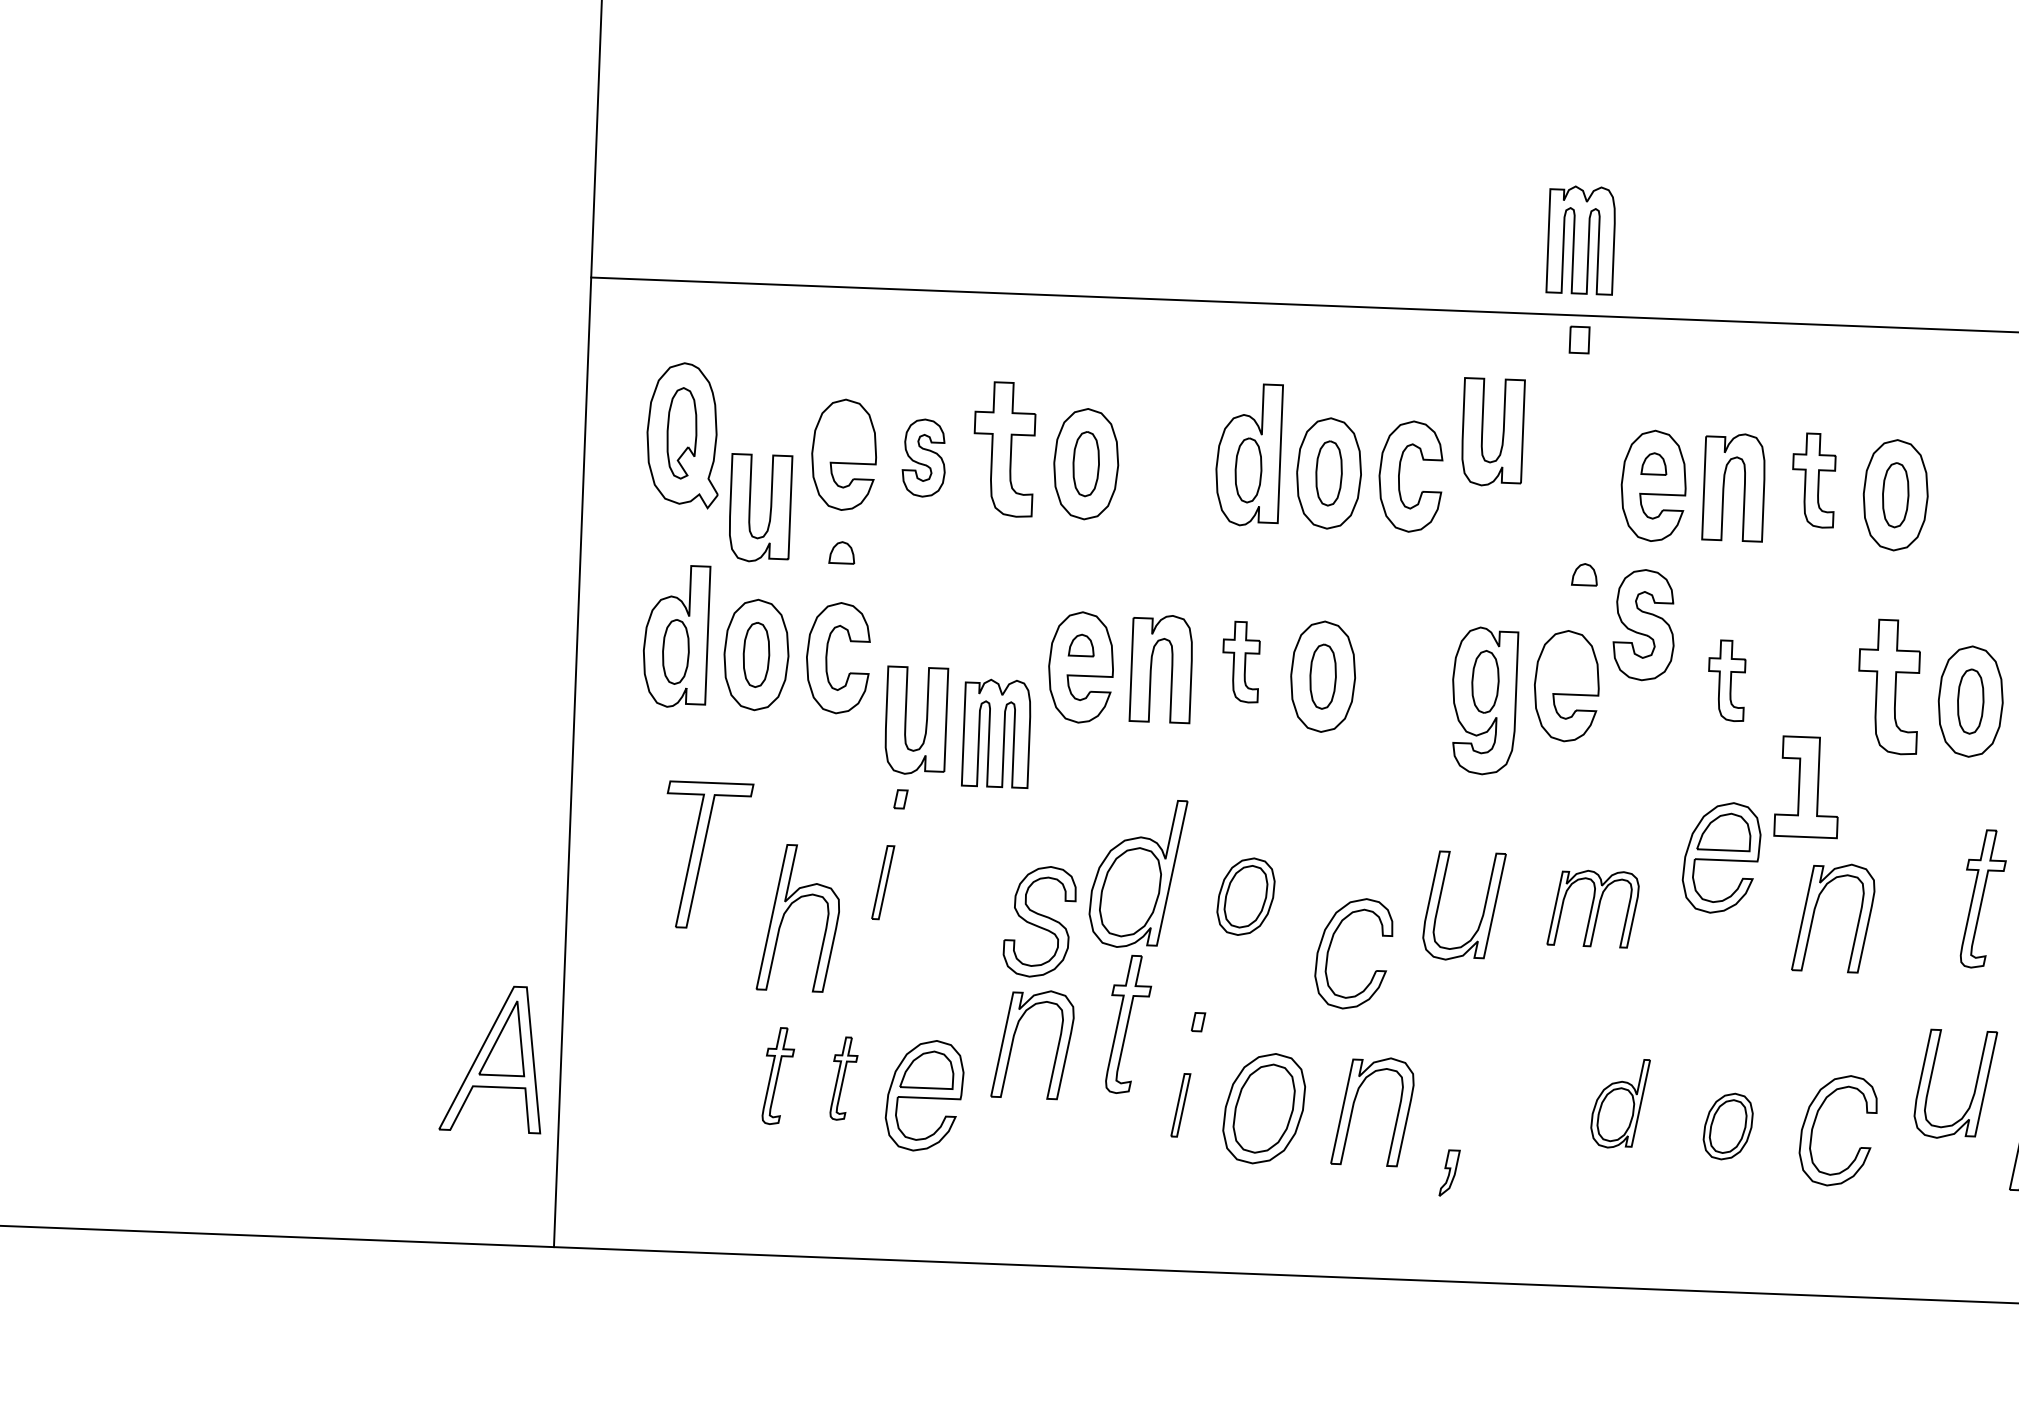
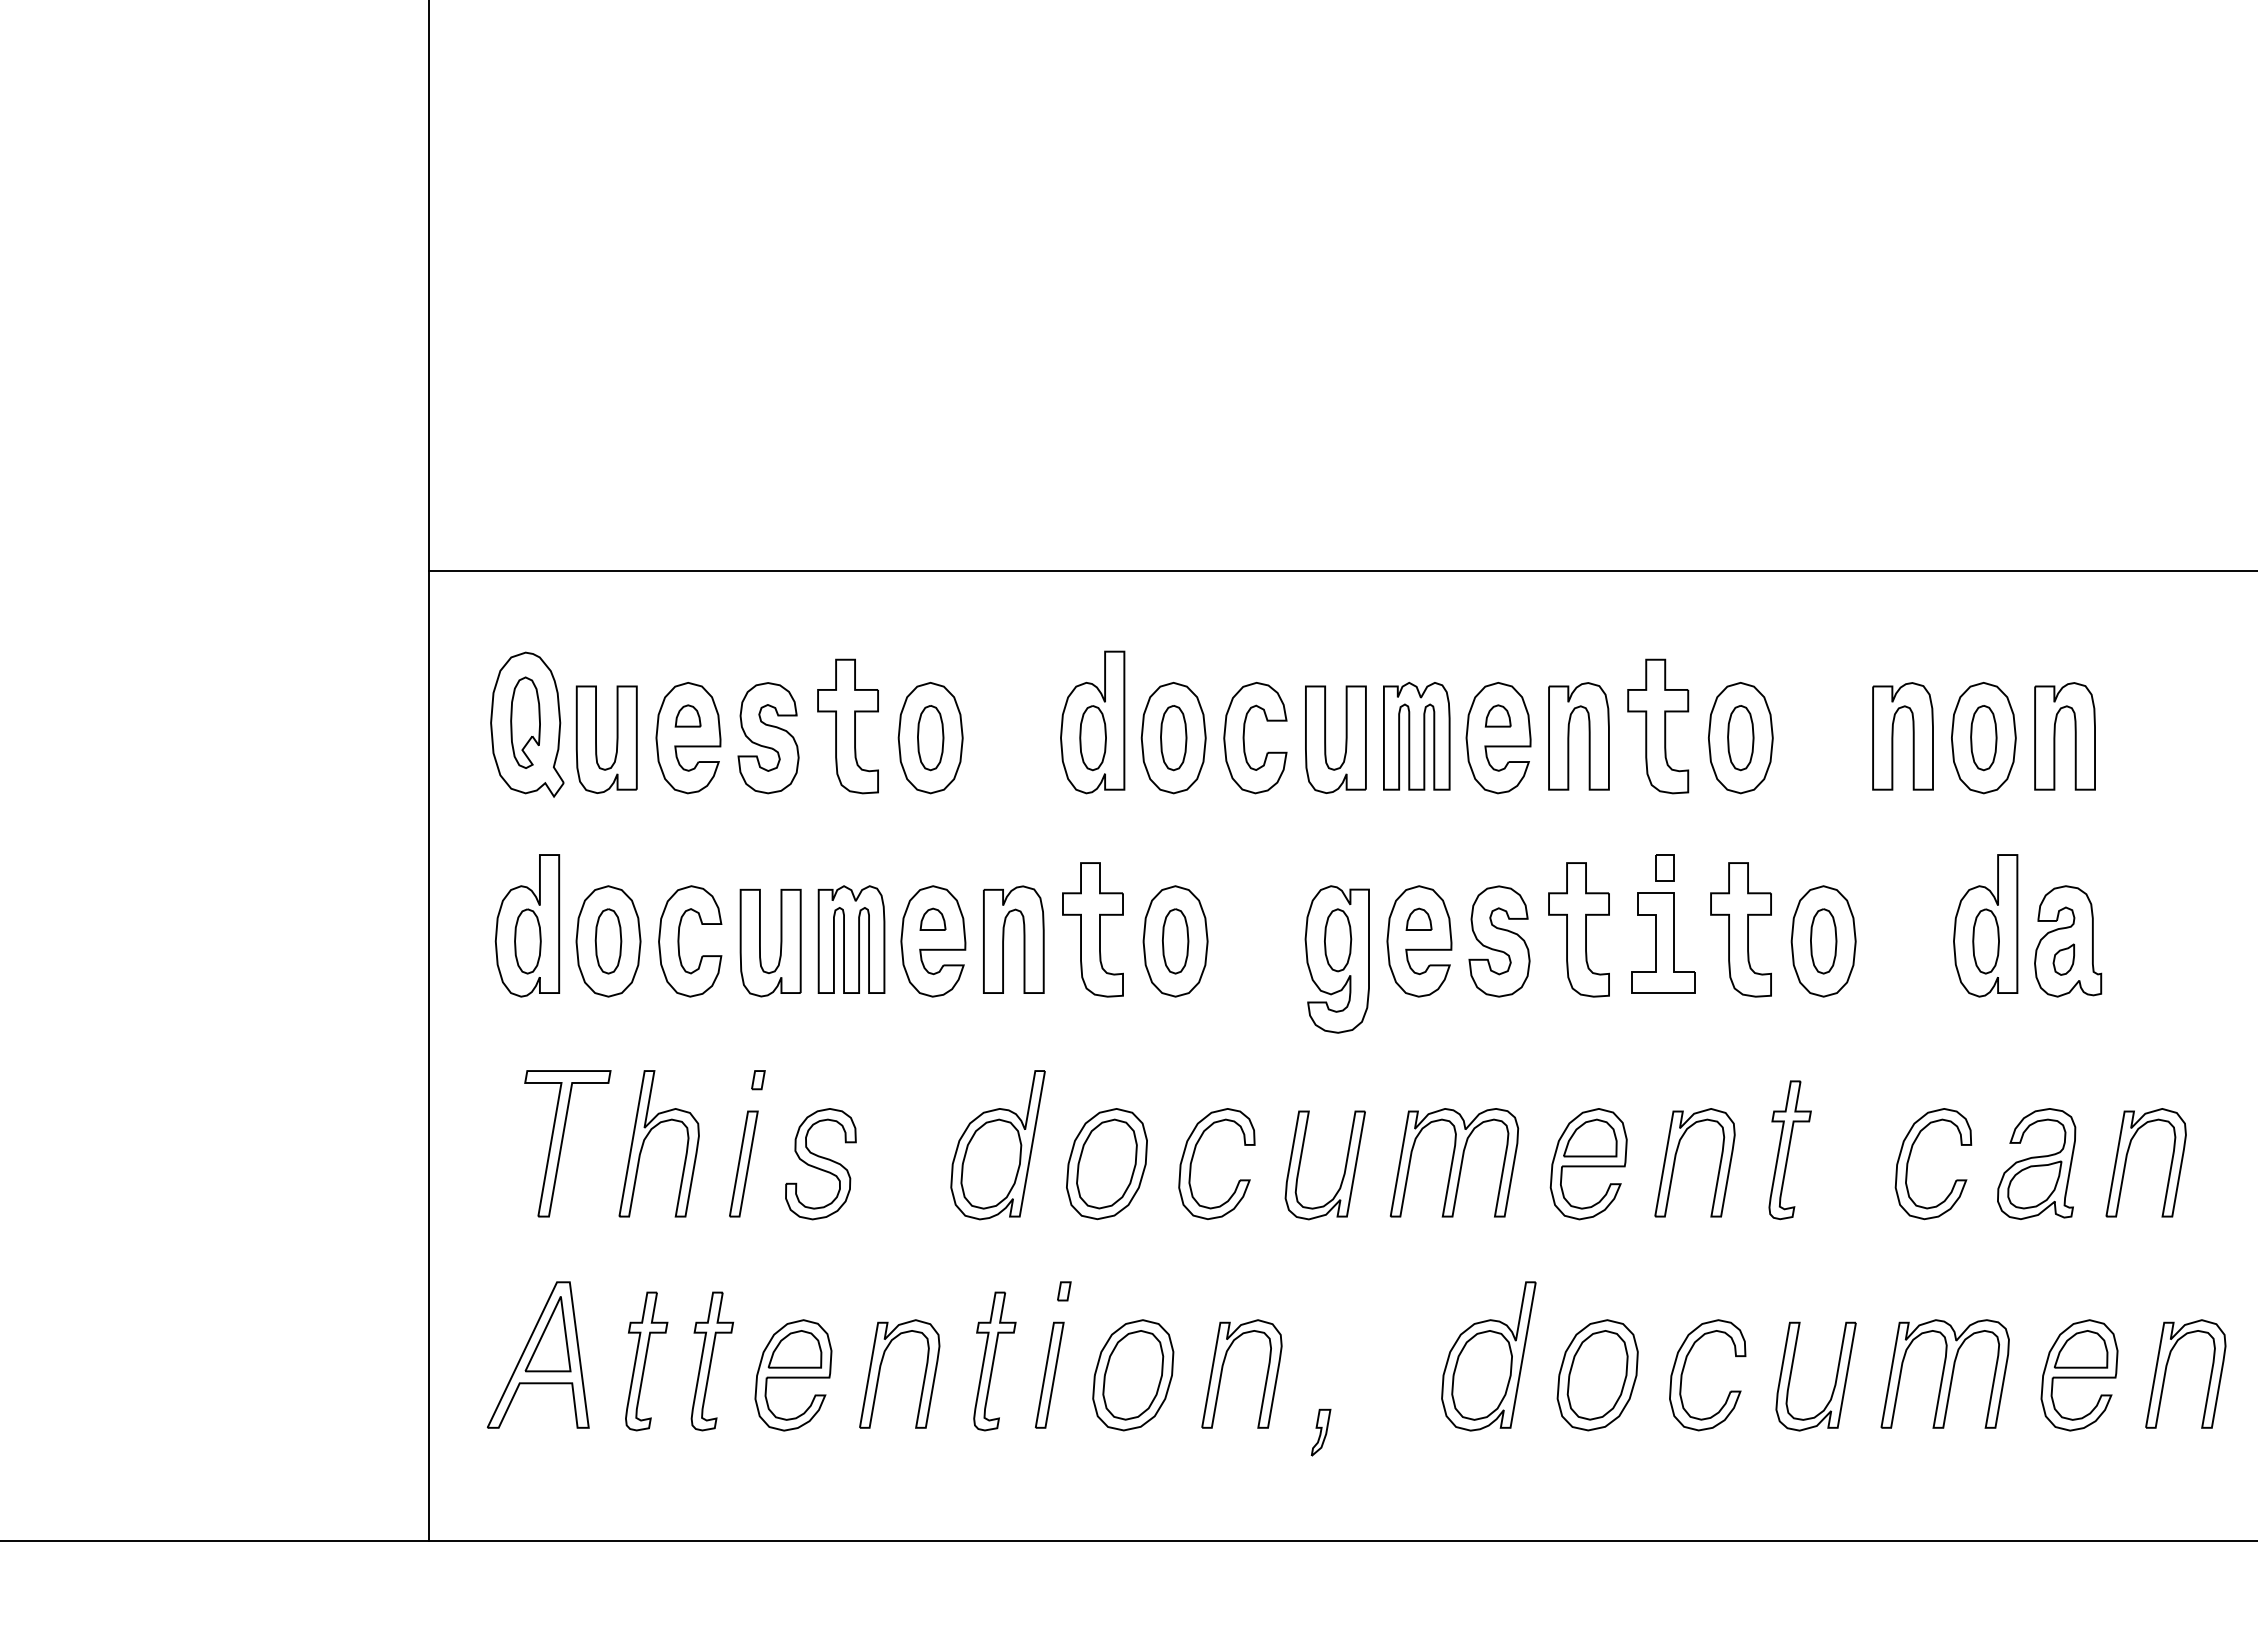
part: (1581, 239) -> (1416, 735), moved
part: (1579, 339) -> (1664, 867), moved
part: (1483, 435) -> (1326, 743), moved
part: (924, 458) -> (768, 738), size x1.43
part: (1813, 480) -> (1658, 726), size x1.43
part: (750, 507) -> (596, 739), moved
part: (841, 552) -> (687, 715), moved
part: (1584, 573) -> (1418, 918), moved
part: (1644, 625) -> (1499, 941), moved
part: (1240, 661) -> (1092, 929), size x1.67
part: (1726, 680) -> (1578, 929), size x1.67
part: (906, 719) -> (760, 942), moved
part: (996, 733) -> (851, 939), moved
part: (1807, 786) -> (1663, 942), moved
part: (1721, 858) -> (1588, 1164), moved
part: (882, 882) -> (743, 1163), size x1.43
part: (1245, 897) -> (1106, 1164), size x1.43
part: (1982, 899) -> (1789, 1150), moved
part: (1593, 908) -> (1454, 1162), size x1.43
part: (788, 909) -> (648, 1135), moved
part: (1039, 922) -> (820, 1164), moved
part: (1330, 947) -> (1193, 1158), moved
part: (1128, 1024) -> (994, 1361), moved
part: (1013, 1042) -> (880, 1372), moved
part: (492, 1058) -> (538, 1354), moved
part: (778, 1076) -> (646, 1361), size x1.43
part: (844, 1078) -> (712, 1361), size x1.67
part: (1974, 1086) -> (1835, 1377), moved
part: (1619, 1103) -> (1488, 1356), size x1.67
part: (1180, 1104) -> (1049, 1374), size x1.67
part: (1728, 1126) -> (1597, 1375), size x1.67

